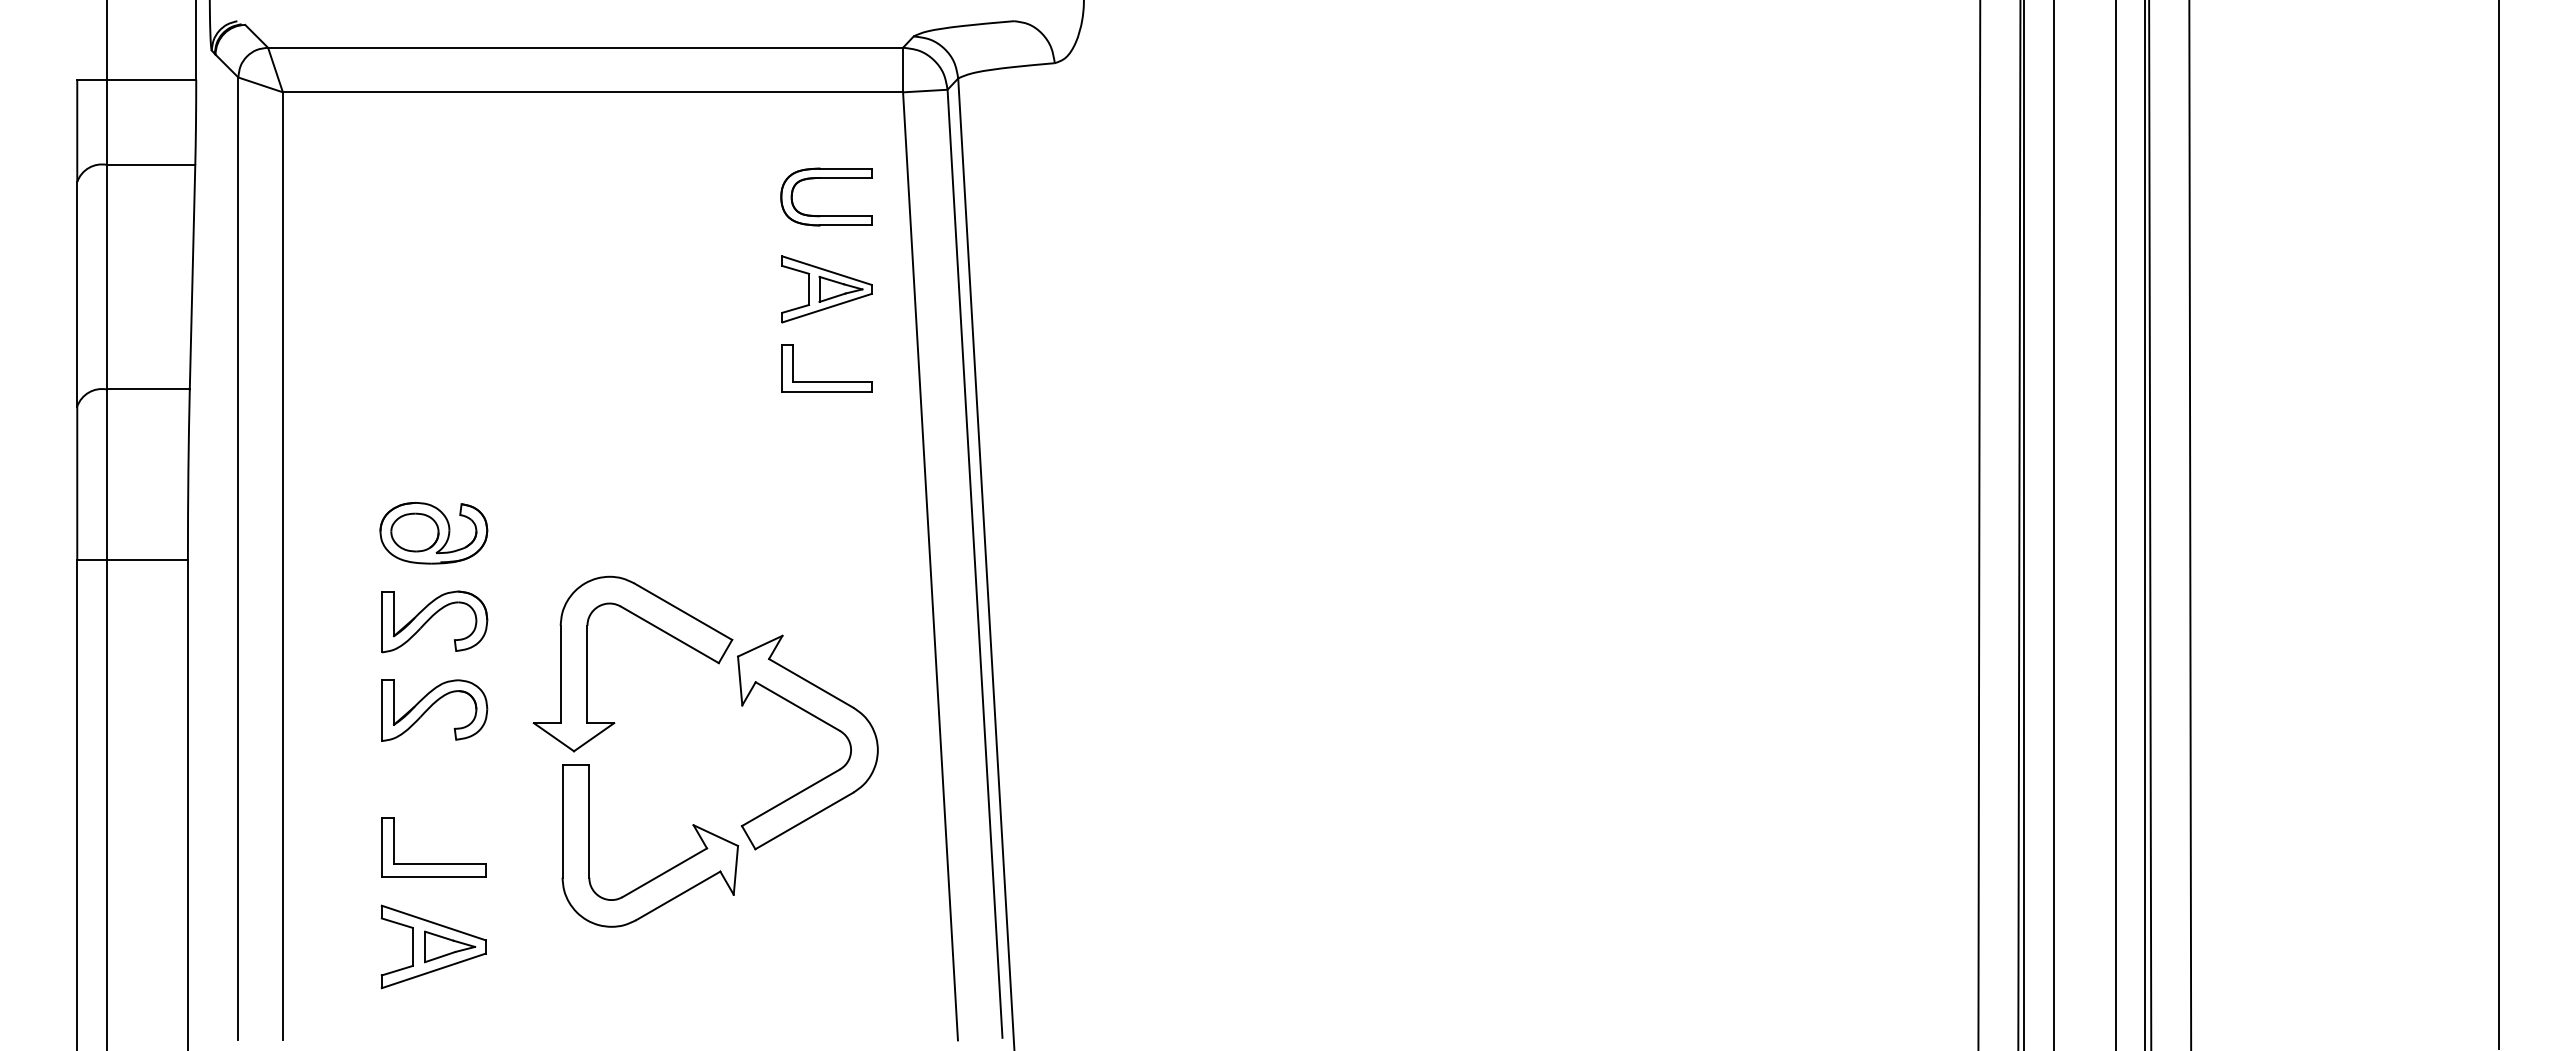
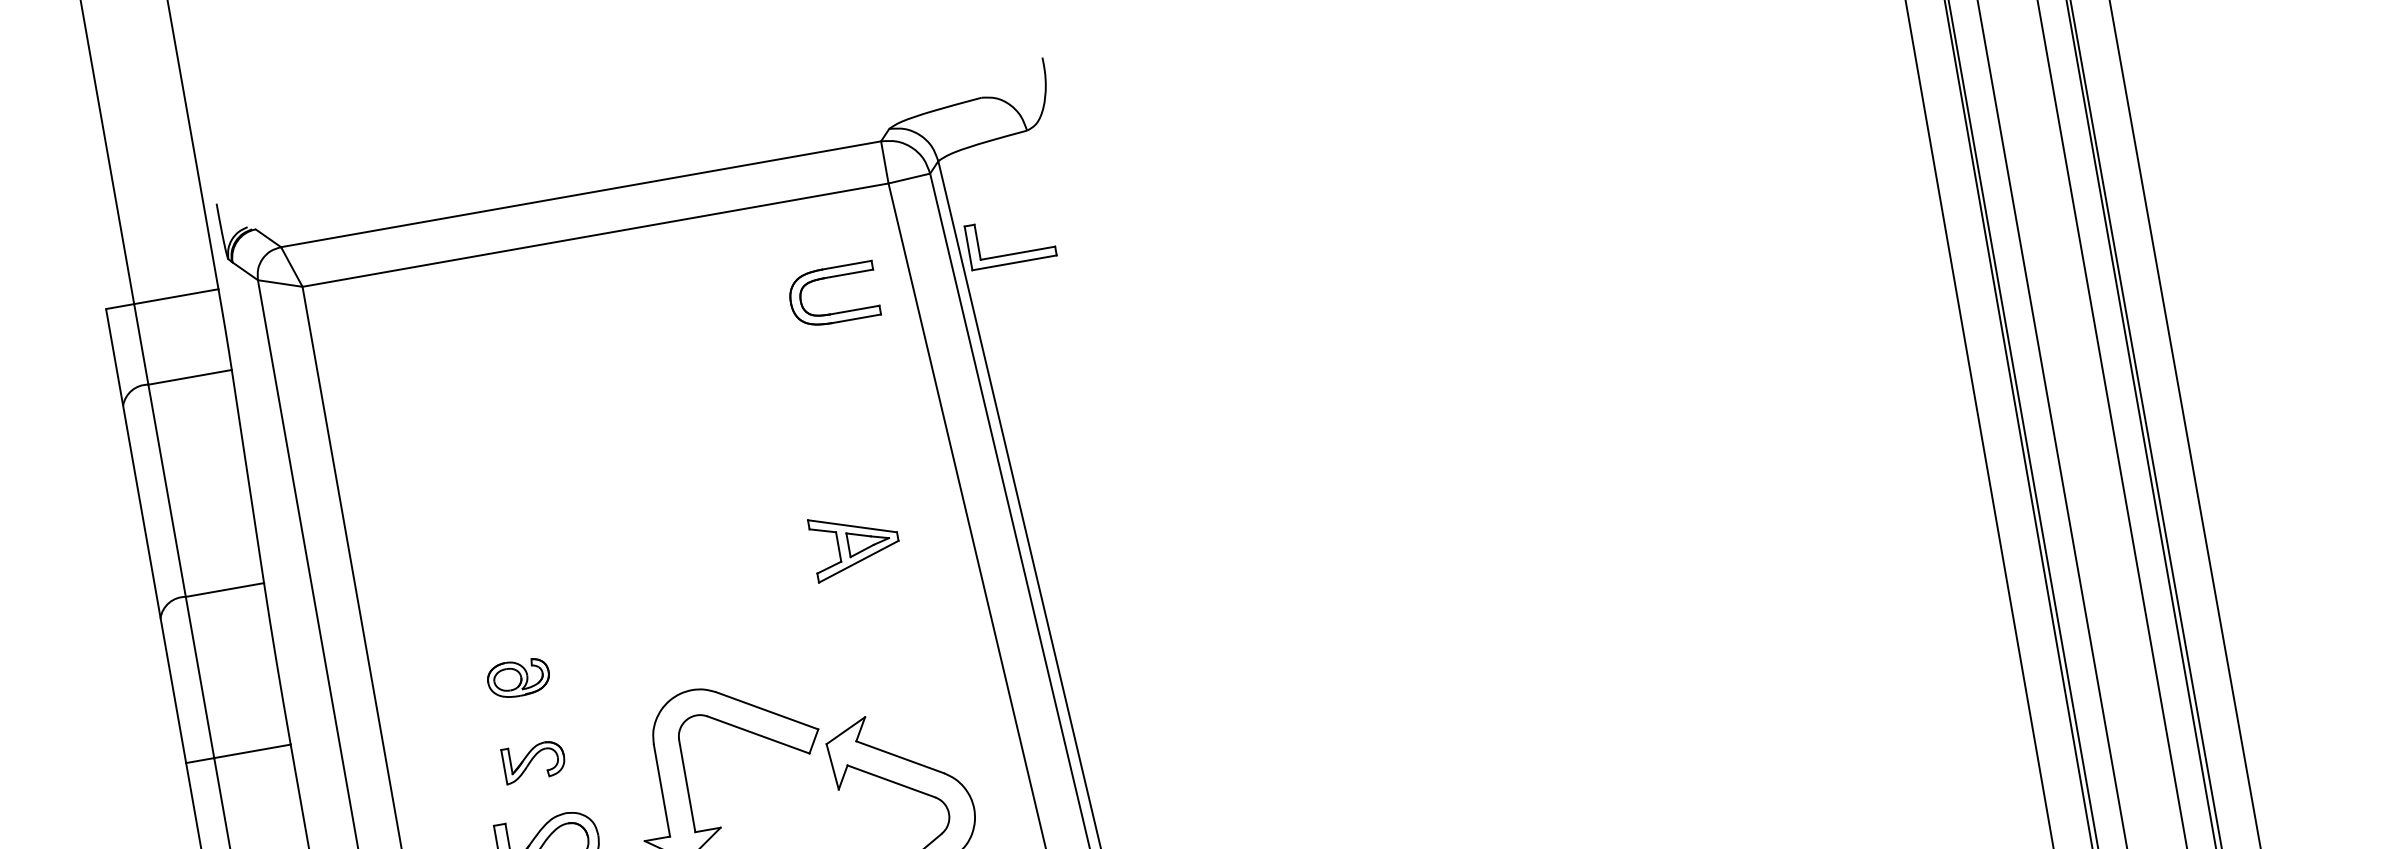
part: (826, 289) -> (855, 544), moved
part: (826, 381) -> (1012, 253), moved
part: (433, 533) -> (518, 678), size x0.6
part: (434, 621) -> (533, 761), size x0.6

